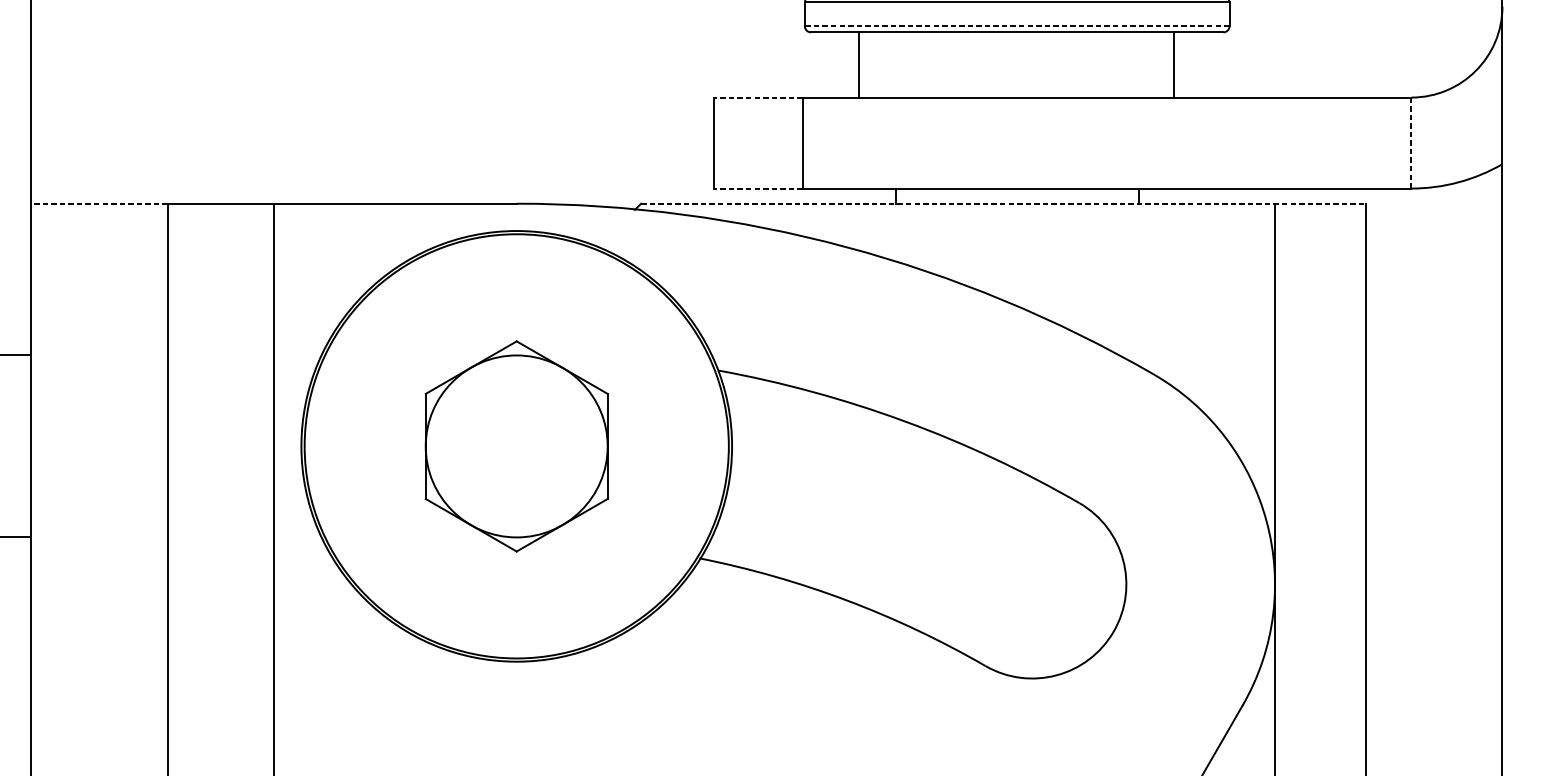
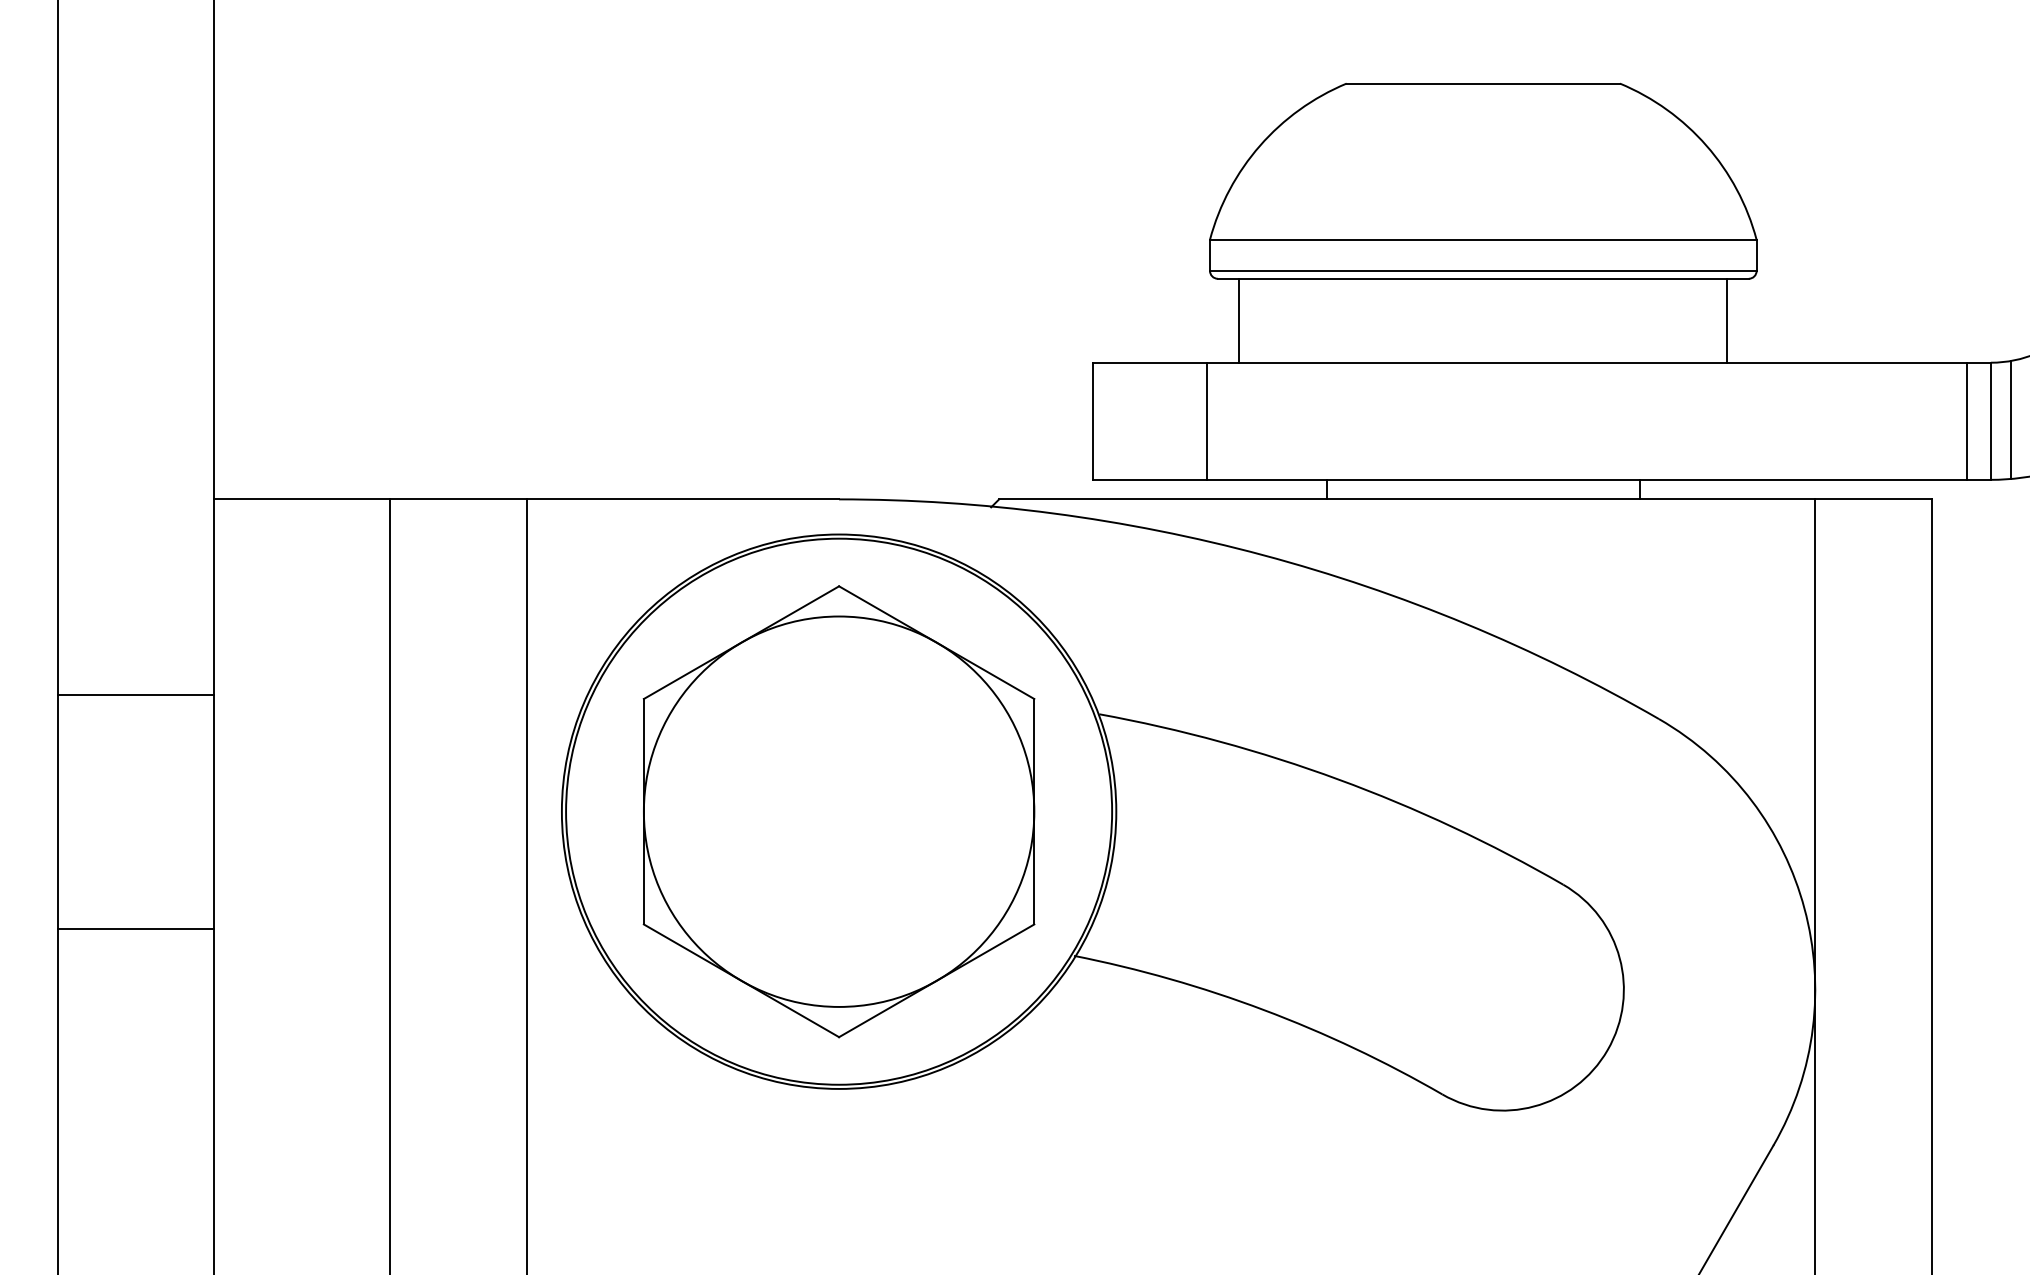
line: (1016, 25) -> (1482, 270), dashed -> solid
line: (858, 64) -> (1239, 320), moved
line: (1174, 64) -> (1727, 320), moved
line: (757, 97) -> (1149, 362), dashed -> solid
line: (1393, 142) -> (1967, 420), added
line: (1426, 142) -> (2010, 420), added
line: (1411, 143) -> (1990, 421), dashed -> solid
line: (757, 188) -> (1149, 479), dashed -> solid
line: (99, 203) -> (302, 499), dashed -> solid
line: (1003, 203) -> (1465, 499), dashed -> solid
part: (516, 446) -> (838, 811), size x1.67

